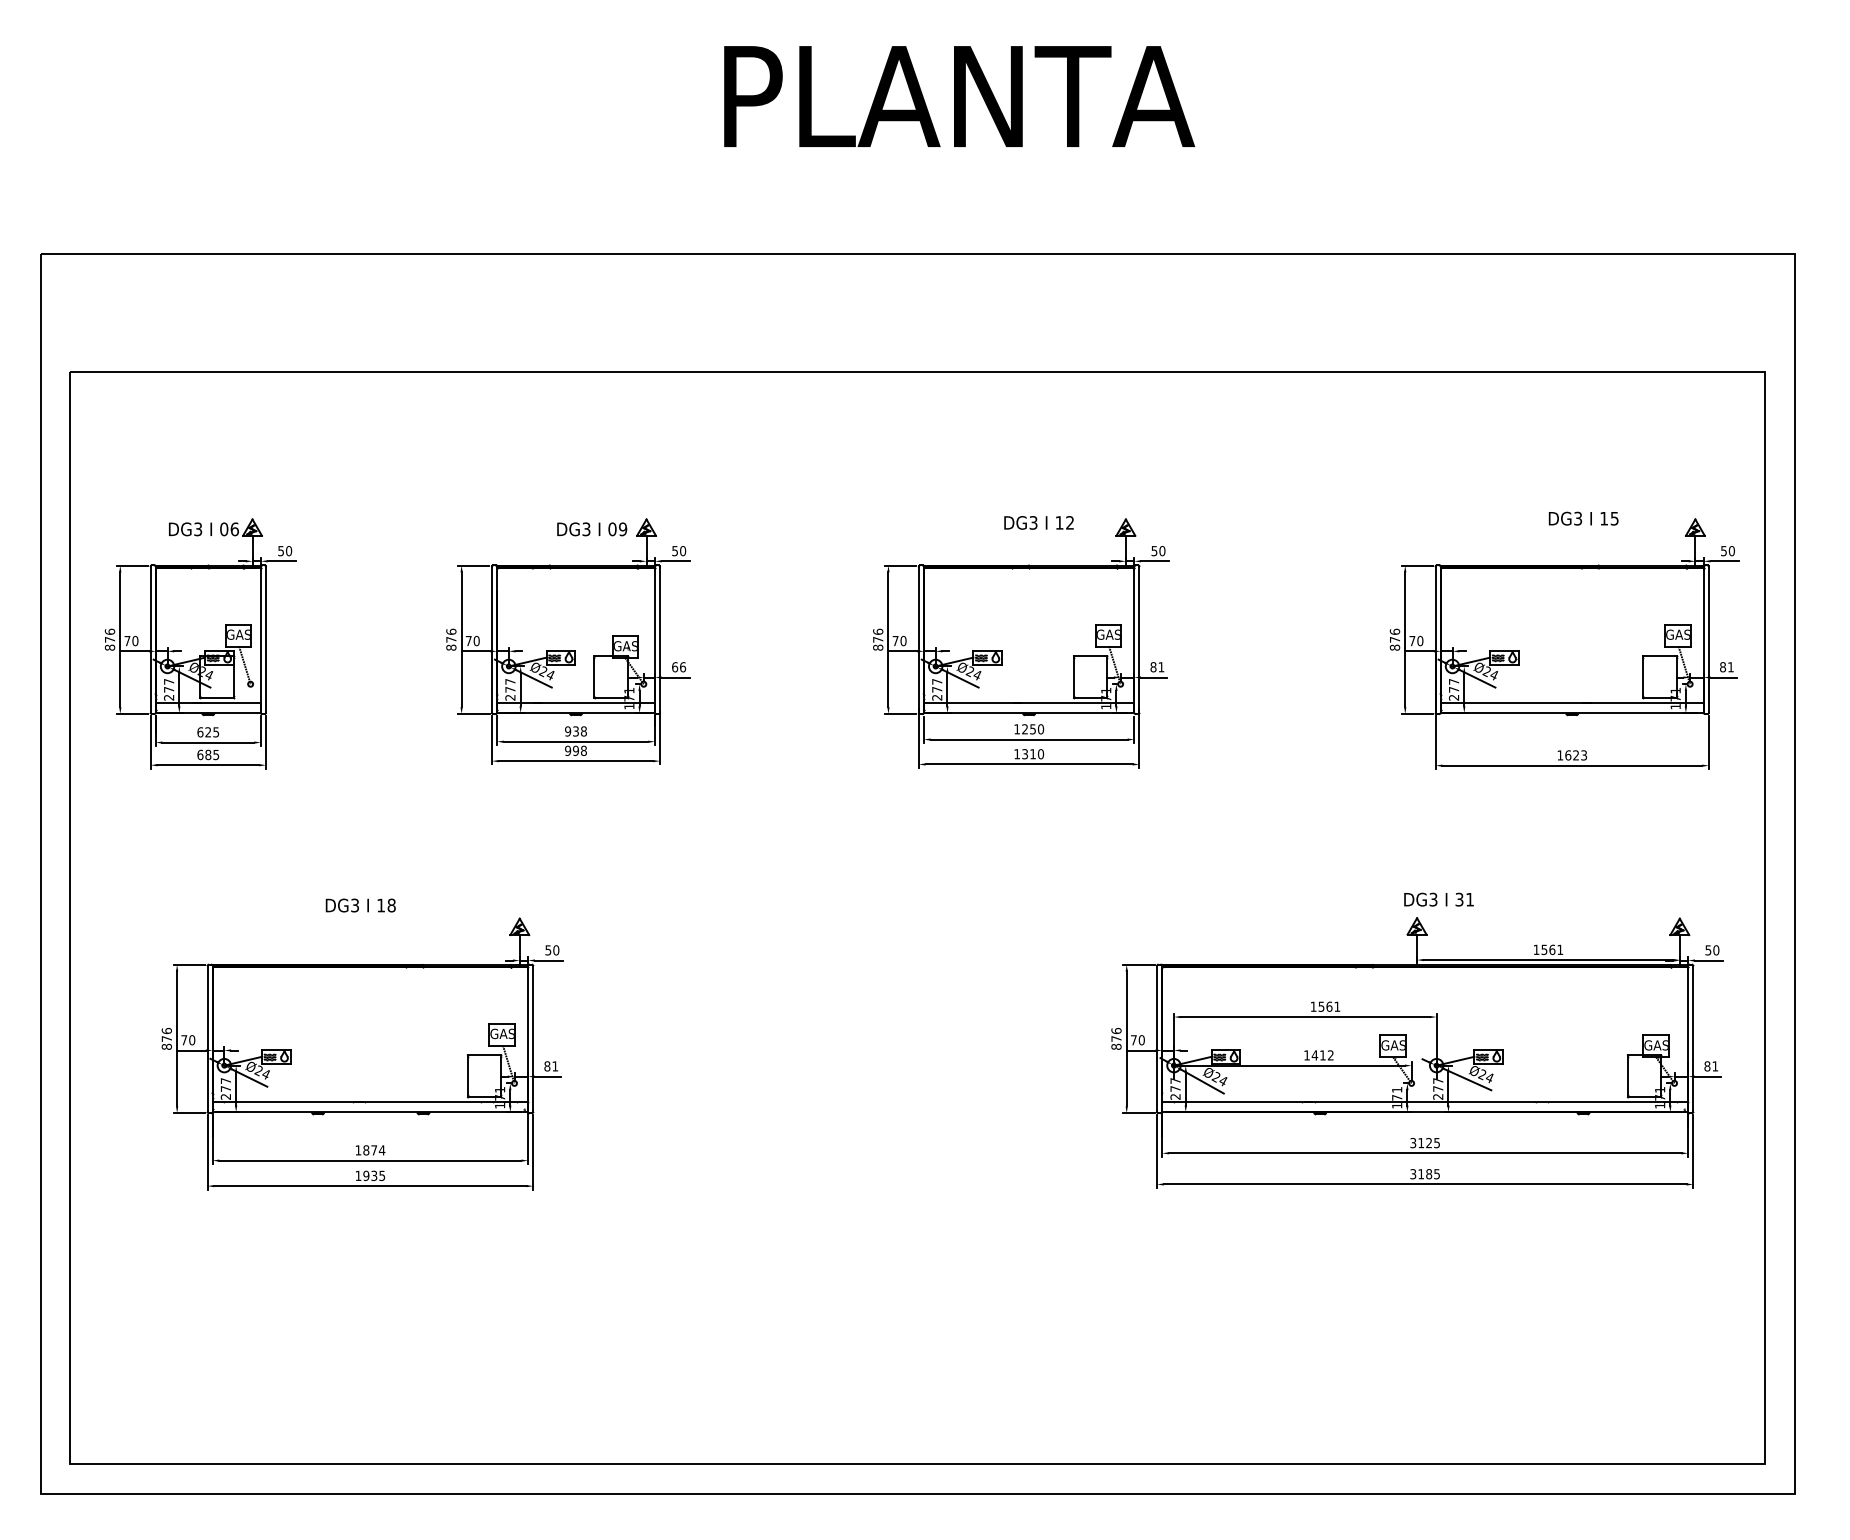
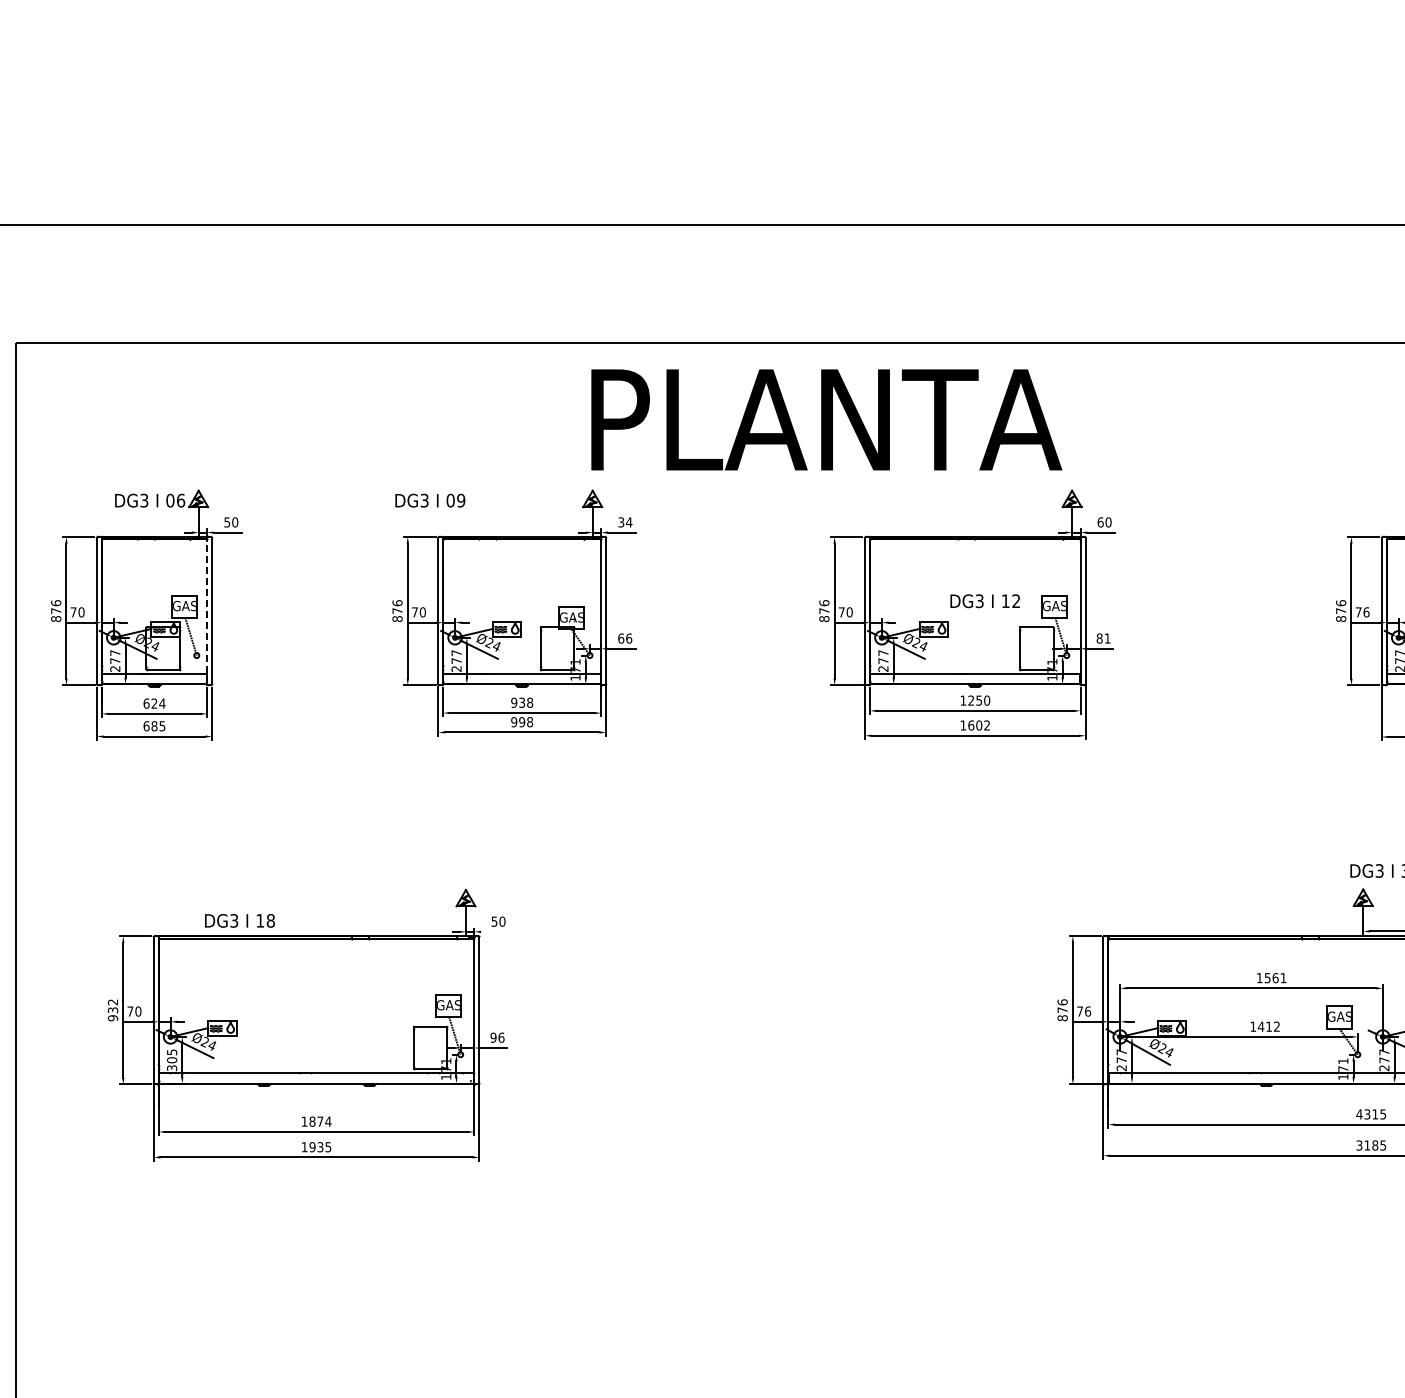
text: (959, 96) -> (826, 419), moved
text: (1038, 522) -> (984, 600), moved
text: (592, 529) -> (430, 500), moved
text: (679, 551) -> (625, 522), 50 -> 34
text: (1154, 551) -> (1100, 522), 50 -> 60
line: (260, 639) -> (206, 610), solid -> dashed
text: (1420, 640) -> (1366, 611), 70 -> 76
text: (216, 732) -> (162, 703), 625 -> 624
text: (1033, 754) -> (979, 725), 1310 -> 1602
text: (360, 905) -> (239, 920), moved
line: (548, 960) -> (494, 931), removed
text: (166, 1038) -> (112, 1009), 876 -> 932
text: (1141, 1039) -> (1087, 1010), 70 -> 76
text: (551, 1066) -> (497, 1037), 81 -> 96
text: (225, 1088) -> (171, 1059), 277 -> 305
text: (1420, 1142) -> (1366, 1113), 3125 -> 4315

